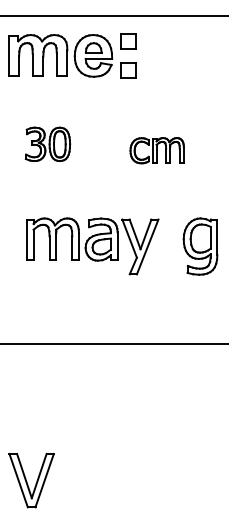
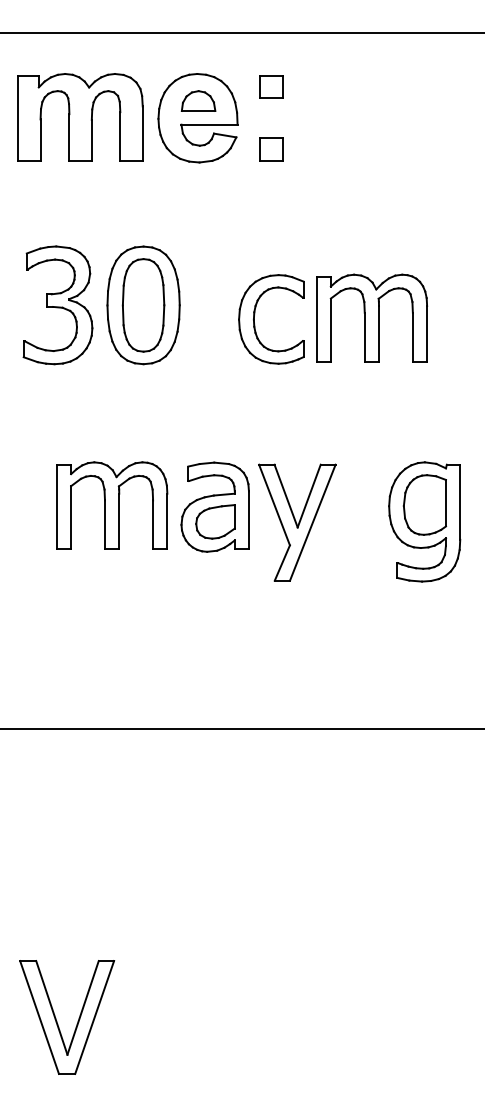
part: (127, 41) -> (270, 87), size x0.71
part: (127, 70) -> (270, 149), size x0.71
part: (47, 144) -> (100, 305), size x1.67
part: (156, 150) -> (331, 318), size x1.67

